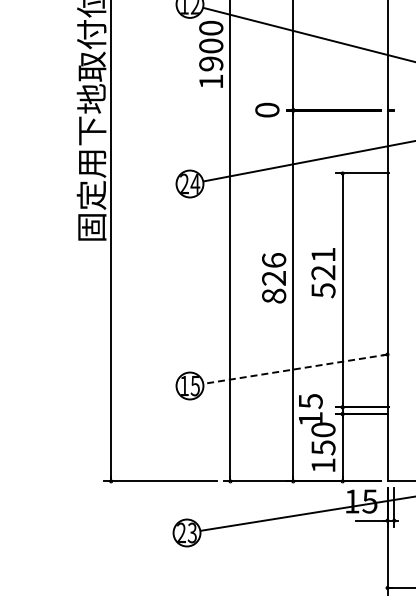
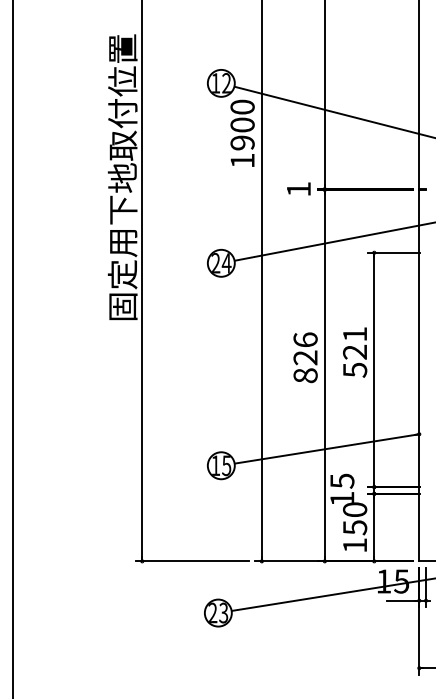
text: (267, 110) -> (298, 189), 0 -> 1
line: (294, 369) -> (326, 449), dashed -> solid

